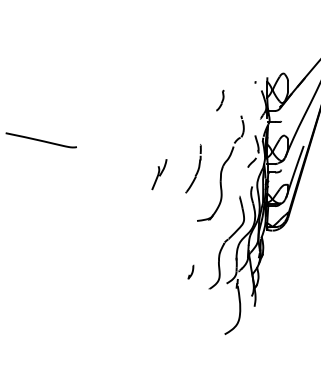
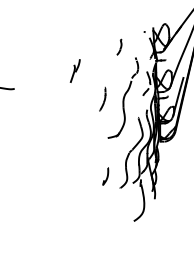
part: (193, 168) -> (102, 99), size x0.62
part: (159, 174) -> (75, 70), moved
part: (190, 271) -> (105, 176), size x1.67

